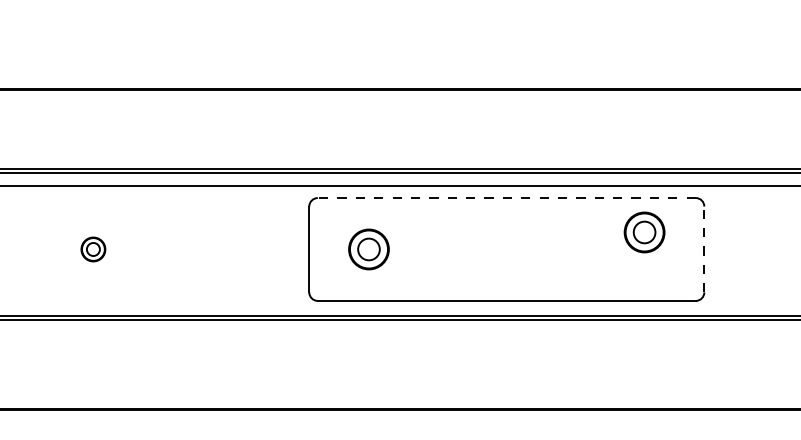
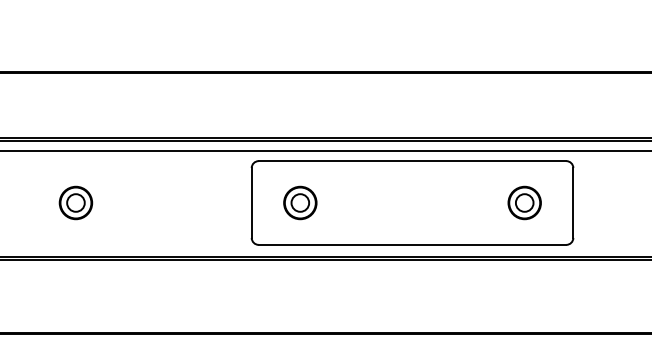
line: (506, 198) -> (412, 161), dashed -> solid
part: (644, 232) -> (524, 203), moved
part: (93, 249) -> (76, 203), size x1.67
line: (704, 249) -> (573, 203), dashed -> solid

